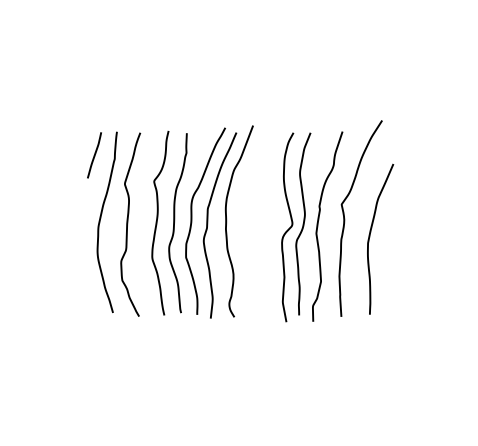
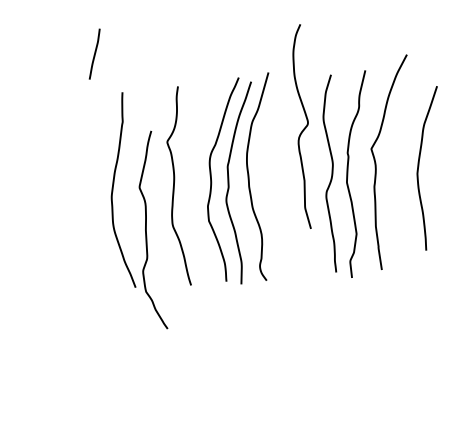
line: (94, 155) -> (94, 54), moved
curve: (175, 221) -> (194, 183), removed
curve: (128, 224) -> (147, 230), moved
curve: (288, 228) -> (304, 127), moved
curve: (370, 237) -> (419, 167), moved

